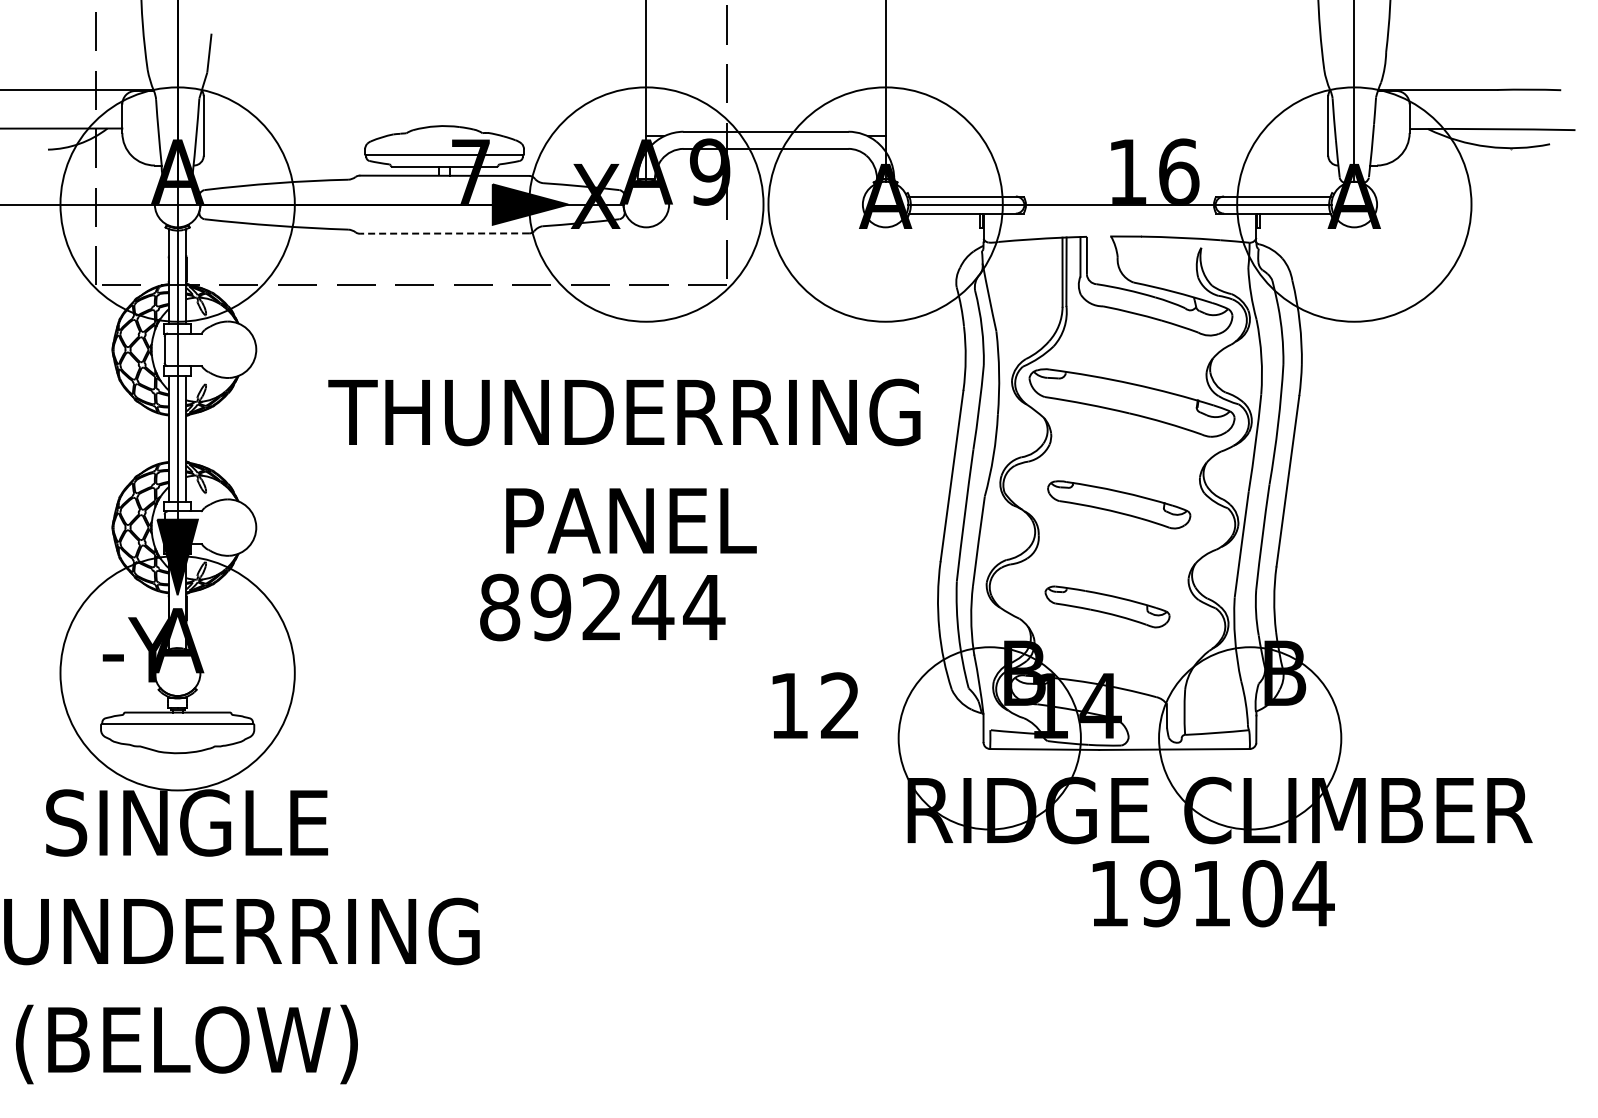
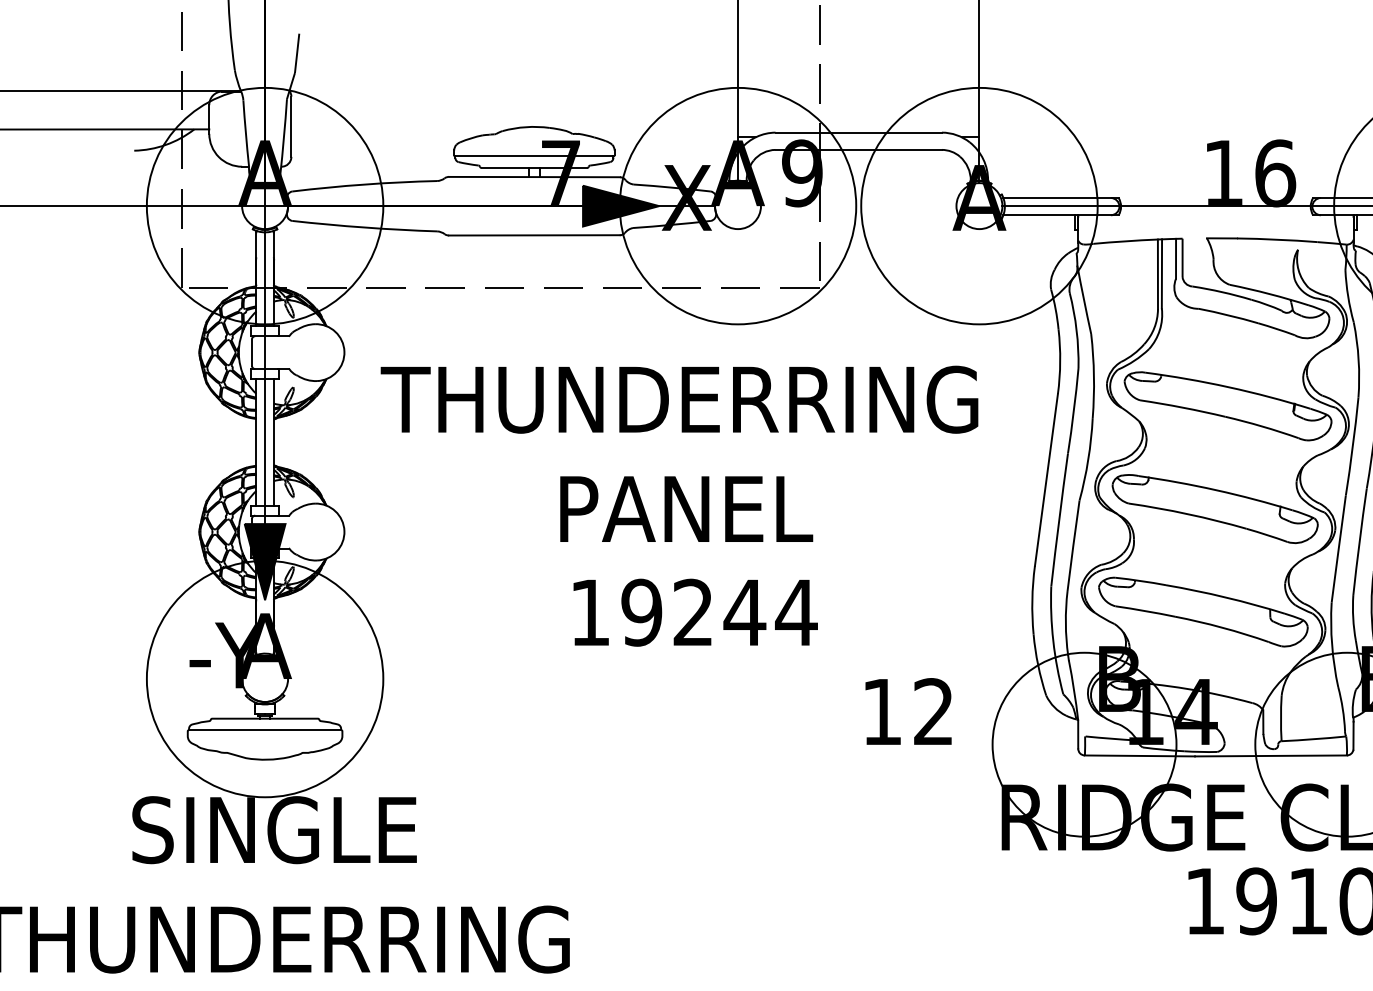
line: (444, 233) -> (534, 235), dashed -> solid
text: (624, 465) -> (679, 453), moved
part: (1118, 504) -> (1214, 508), size x1.43
part: (1107, 606) -> (1203, 611), size x1.67
text: (500, 607) -> (590, 612), 89244 -> 19244

